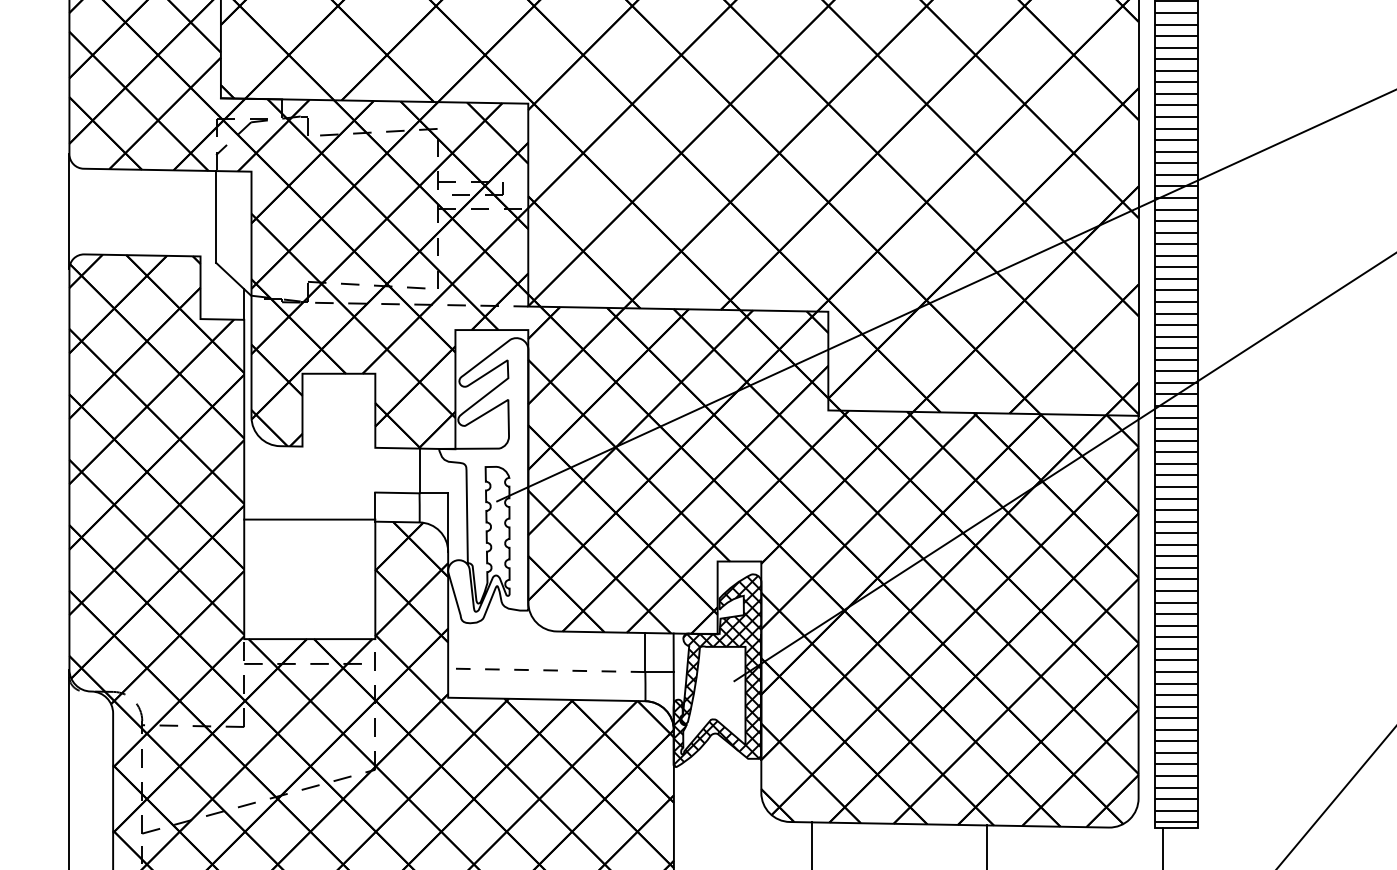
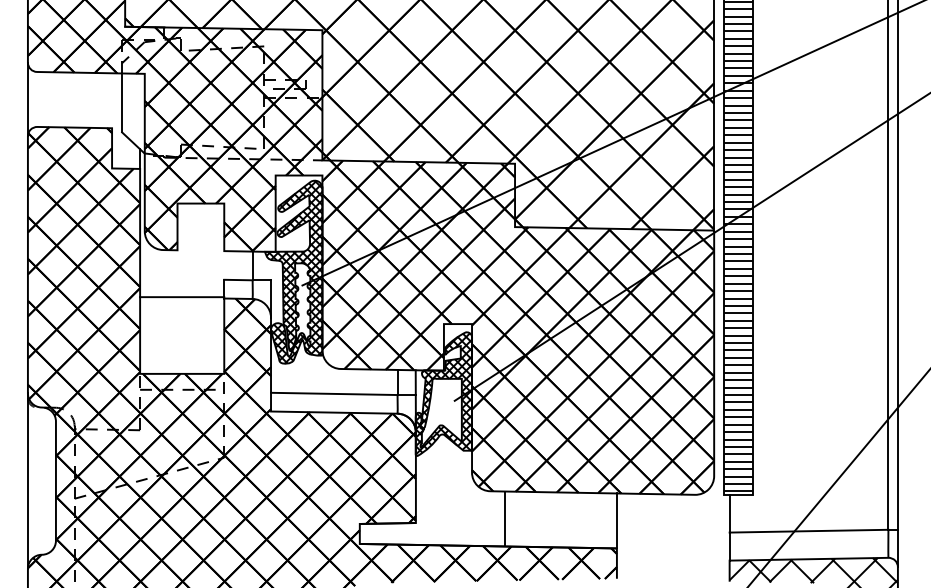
hatch: (484, 479) -> (294, 271), added
line: (545, 669) -> (333, 393), dashed -> solid

